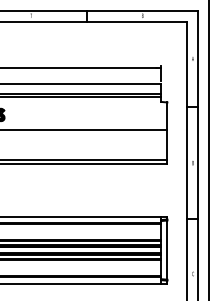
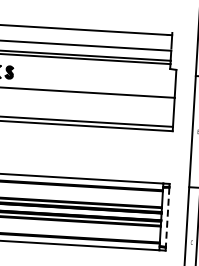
line: (167, 250) -> (167, 217), solid -> dashed

